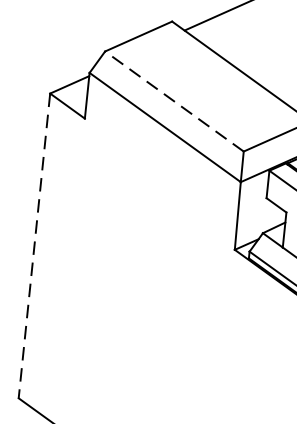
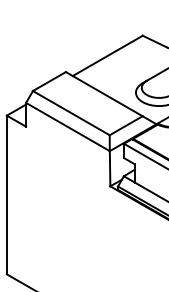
line: (172, 100) -> (70, 112), dashed -> solid
line: (33, 246) -> (6, 195), dashed -> solid

